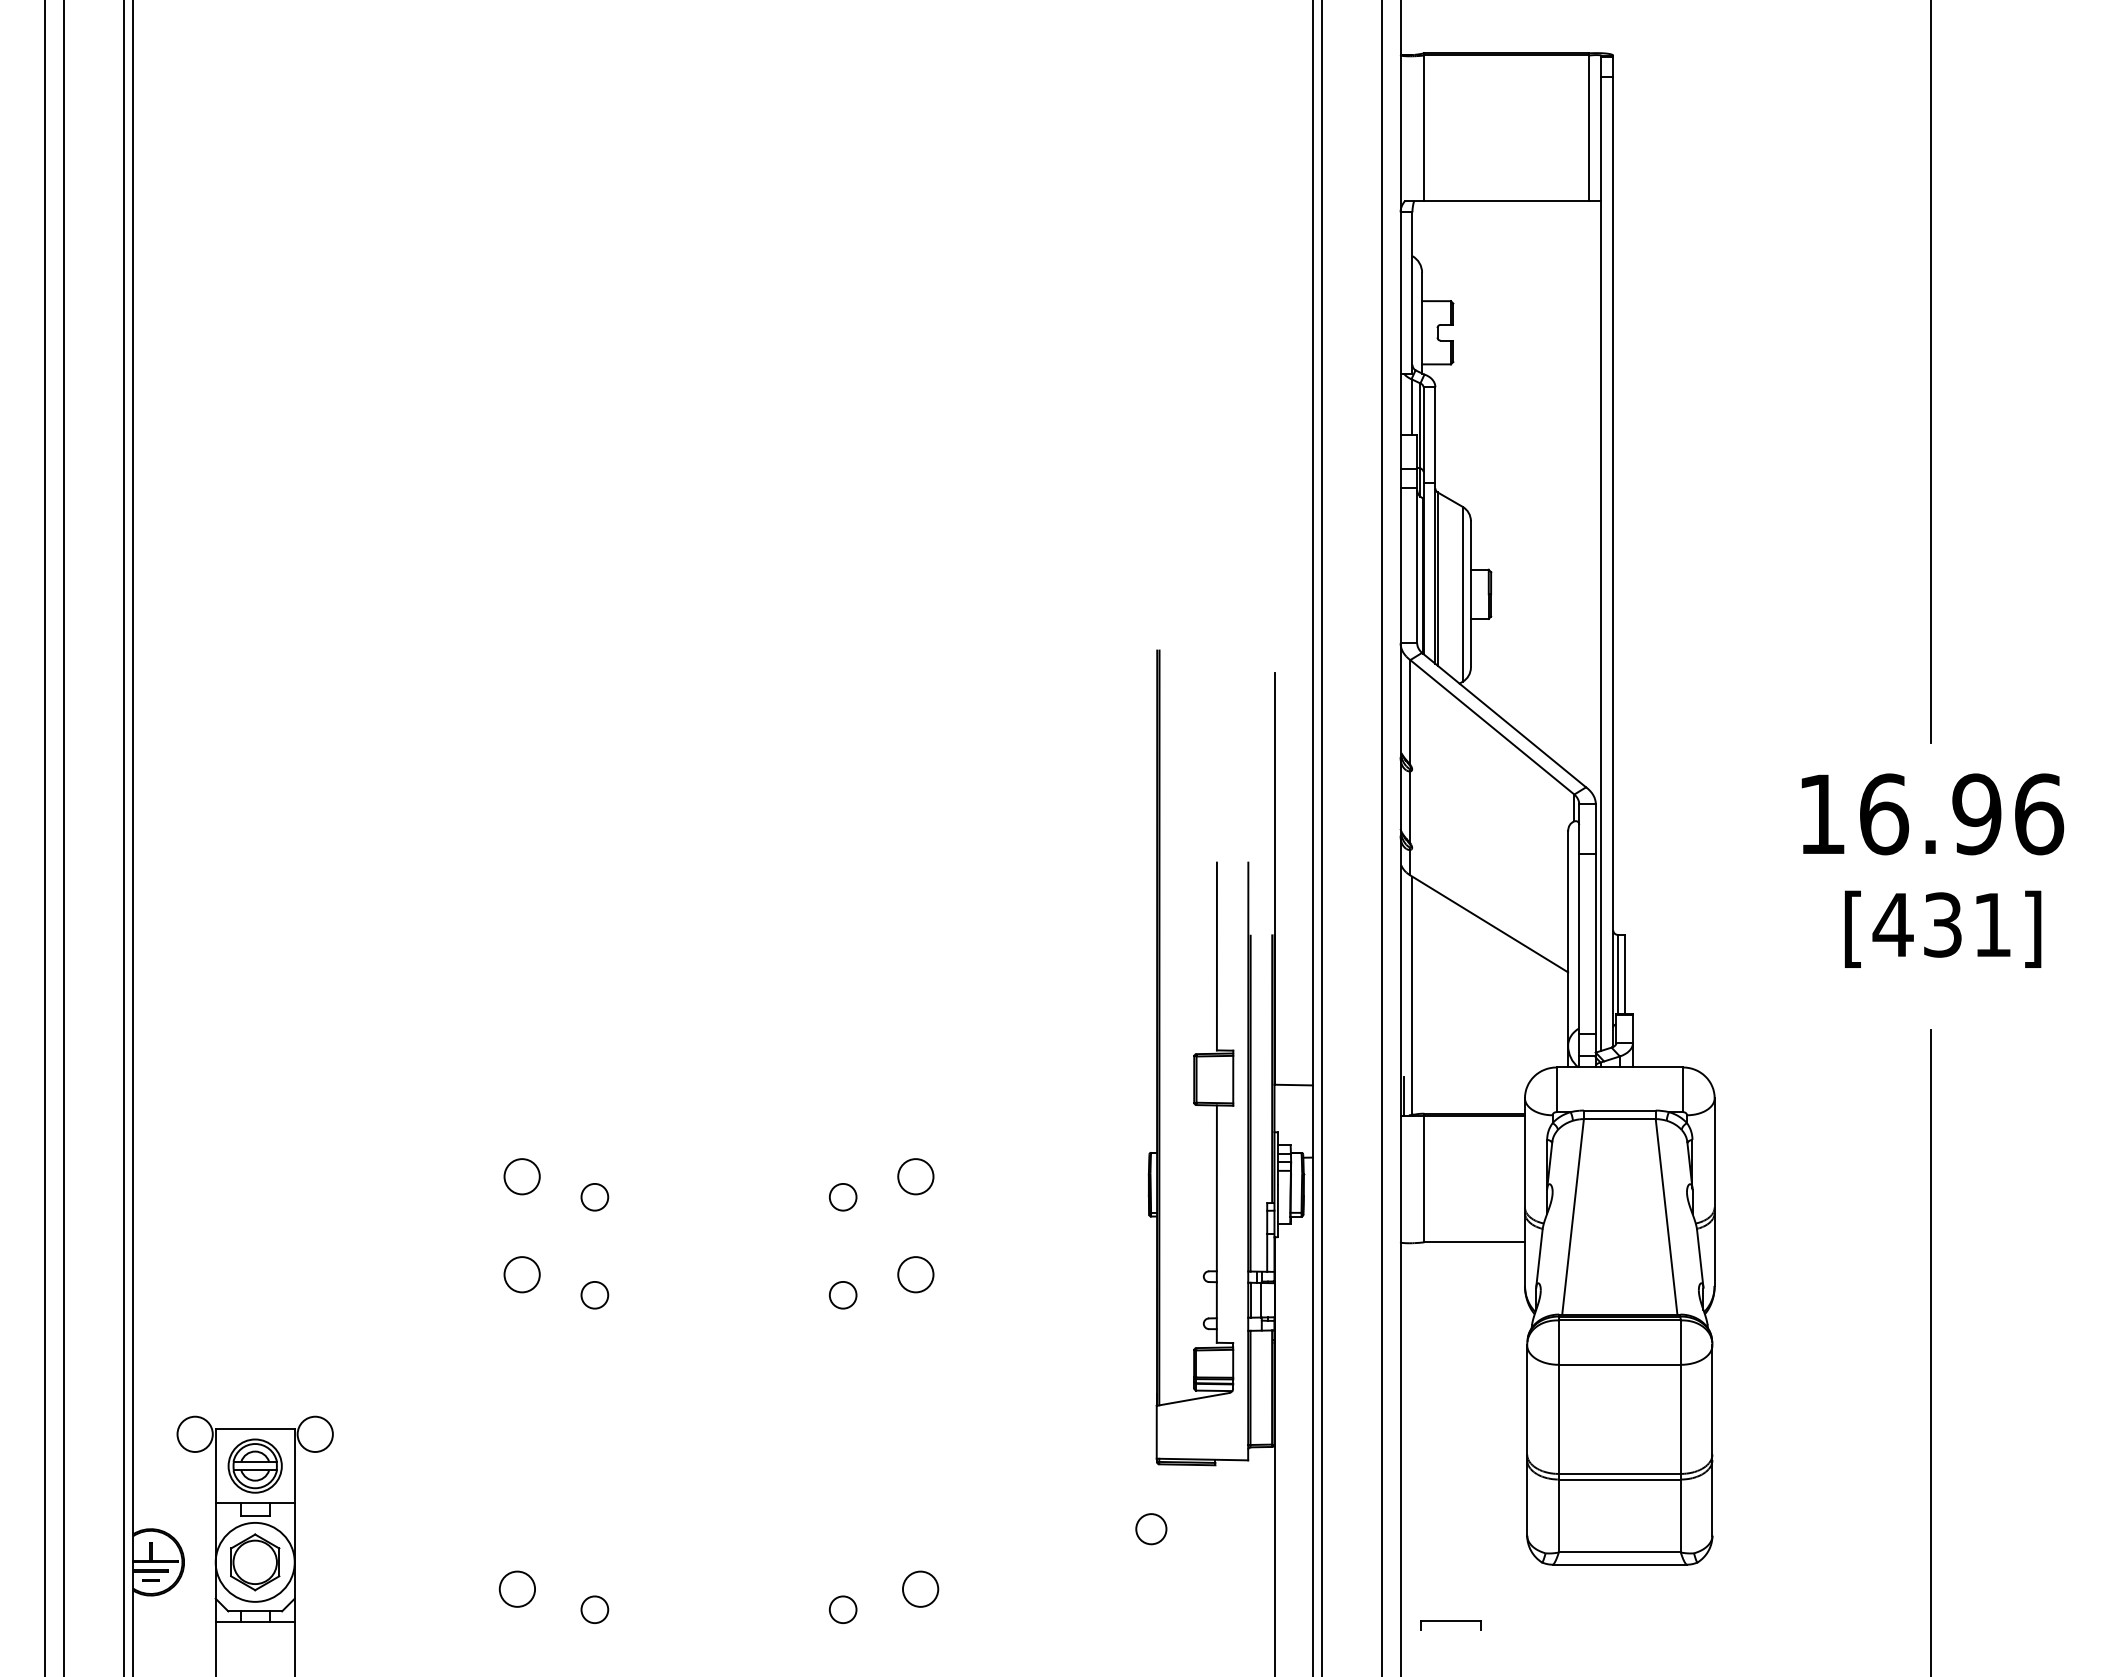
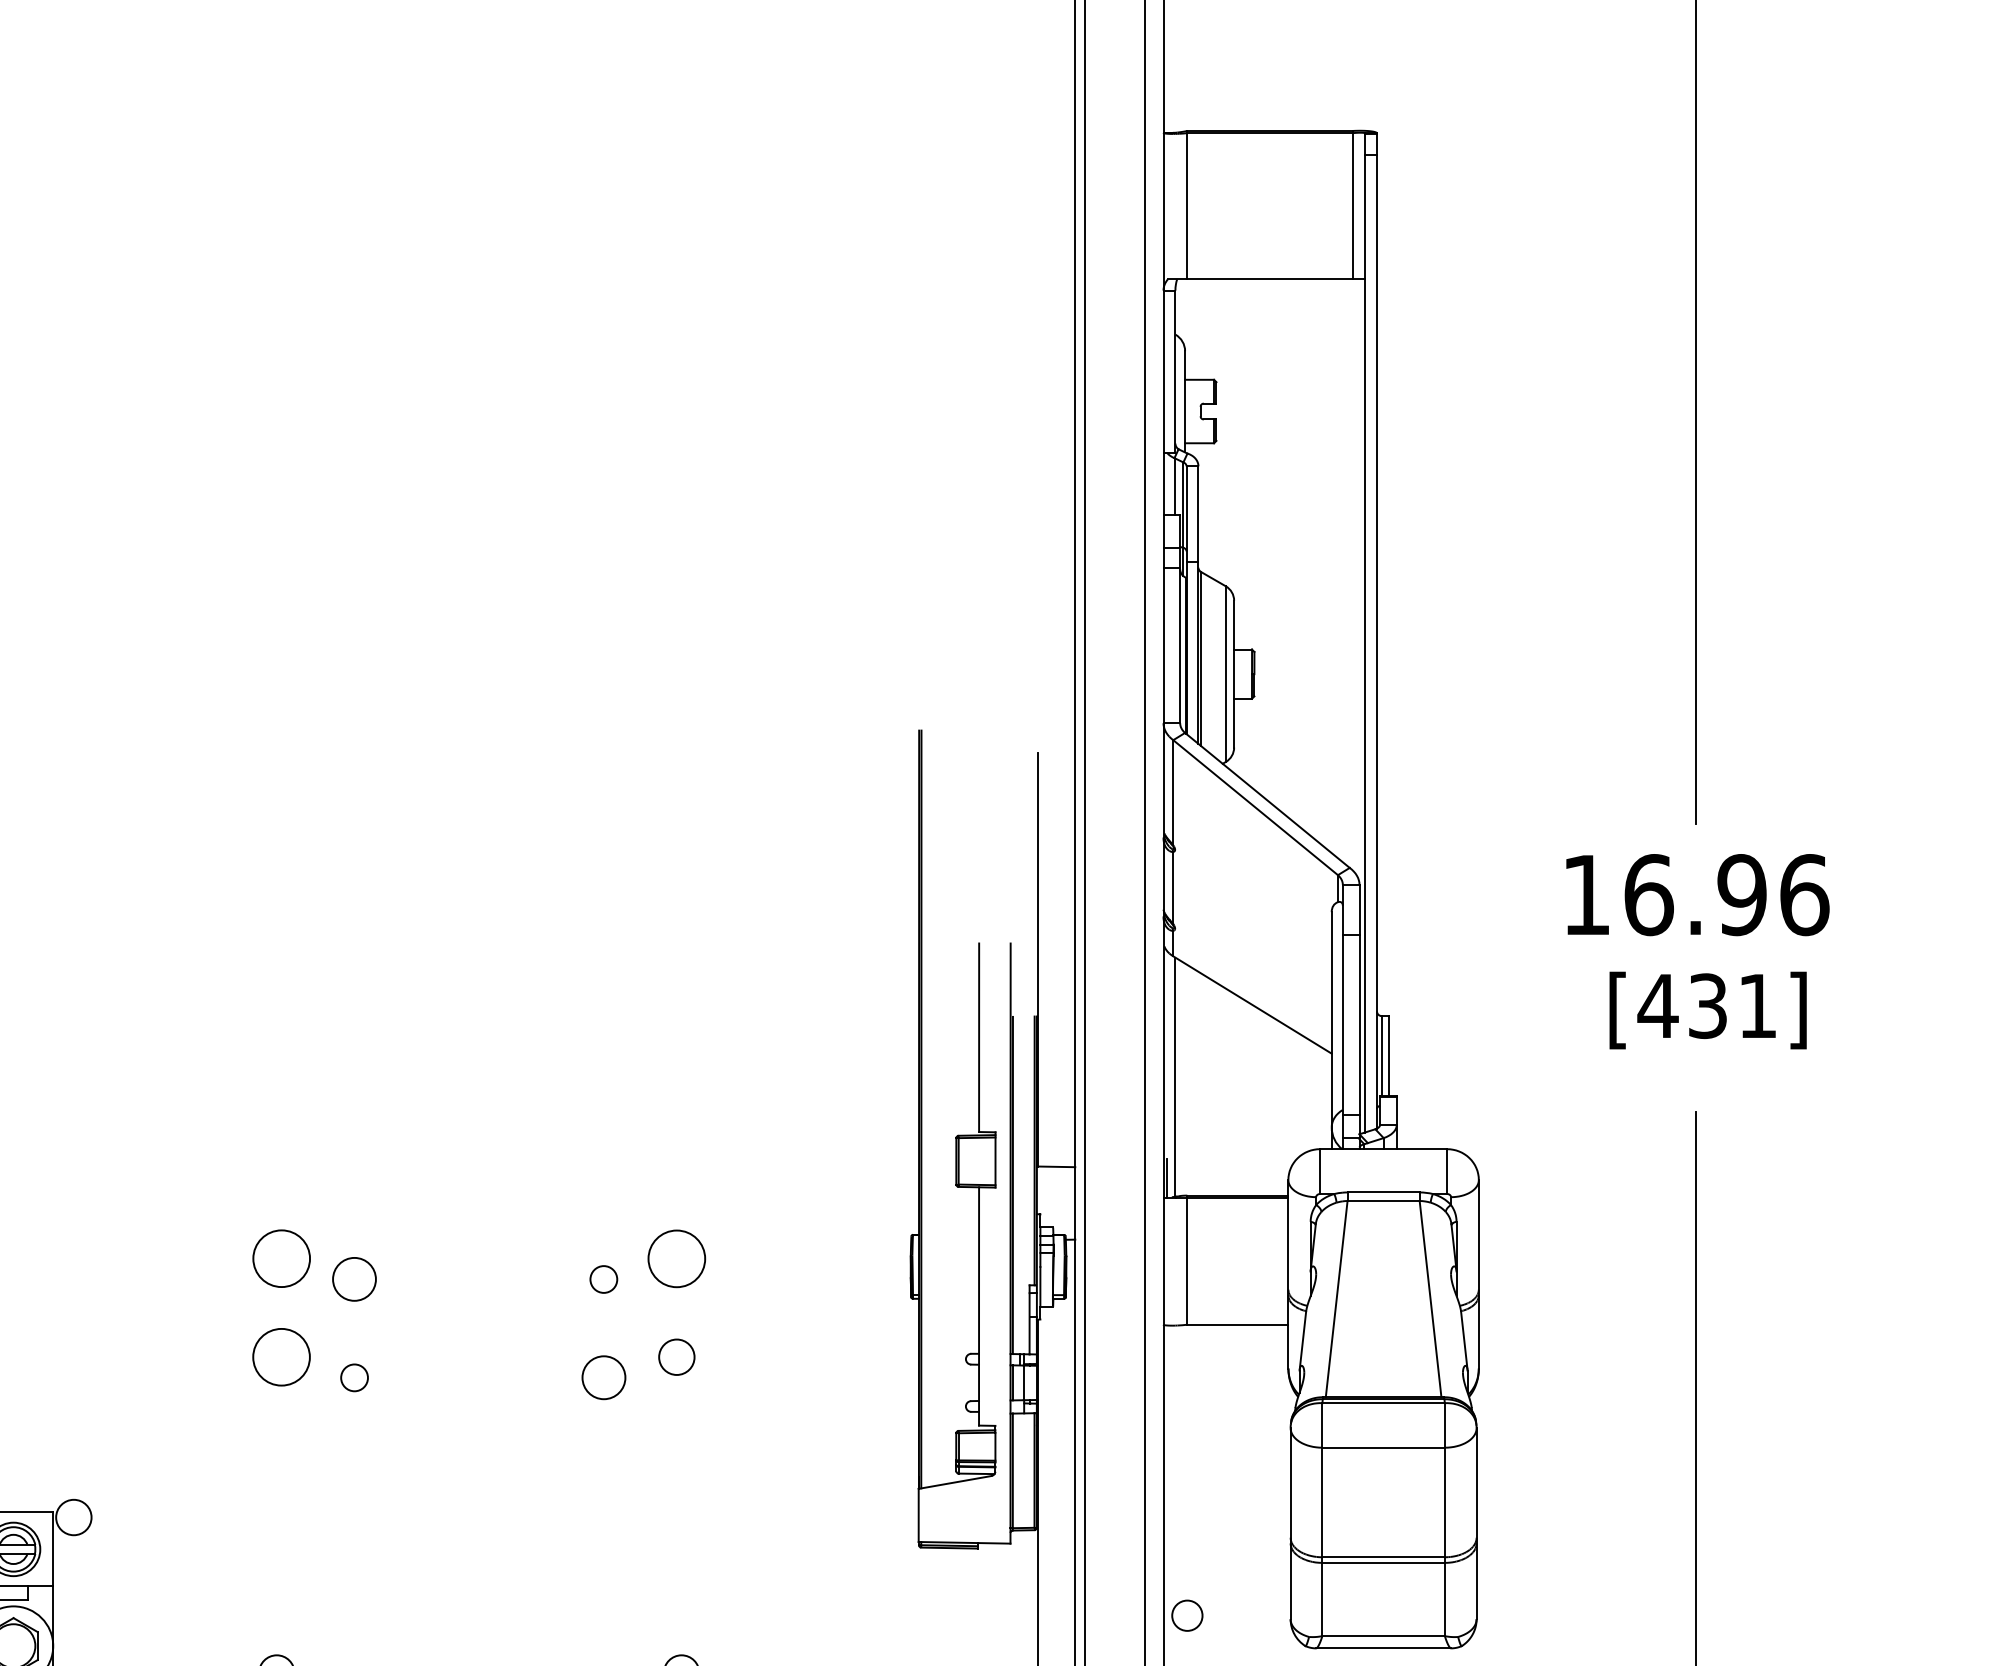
circle: (521, 1176) -> (280, 1258), size x1.6
circle: (915, 1176) -> (676, 1258), size x1.6
circle: (594, 1197) -> (354, 1279), size x1.6
circle: (521, 1274) -> (280, 1357), size x1.6
circle: (842, 1295) -> (603, 1378), size x1.6
circle: (1151, 1529) -> (1187, 1616), moved

